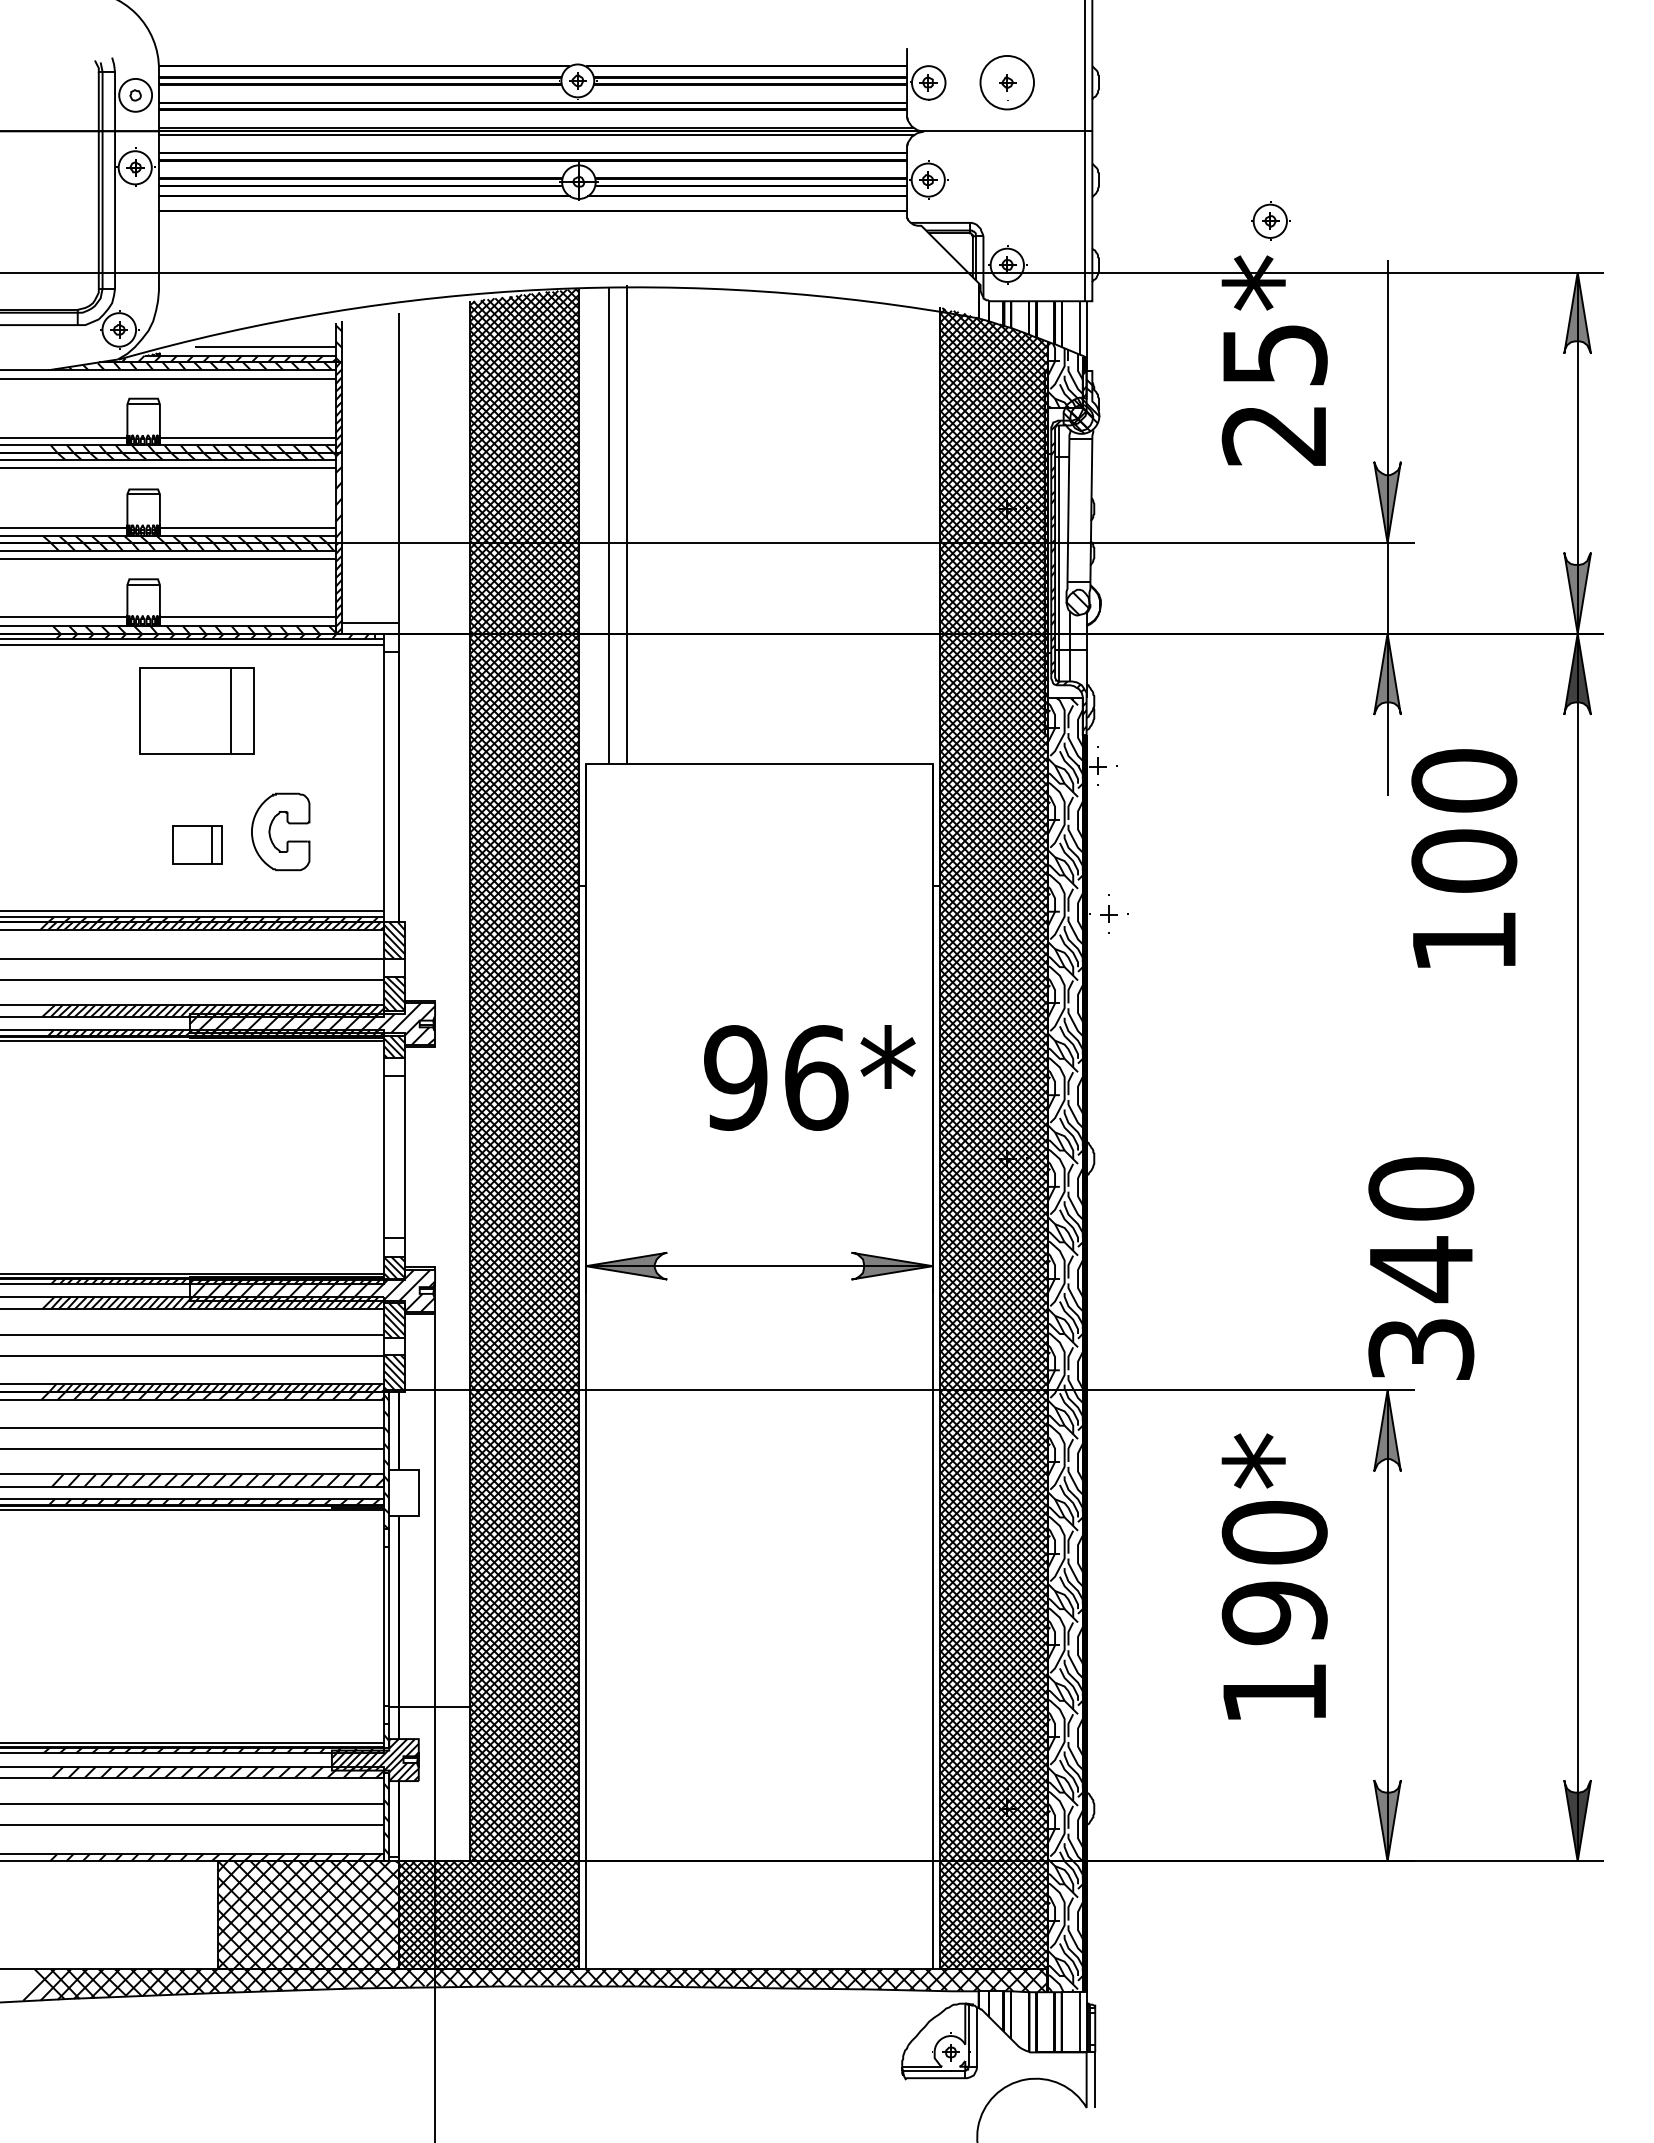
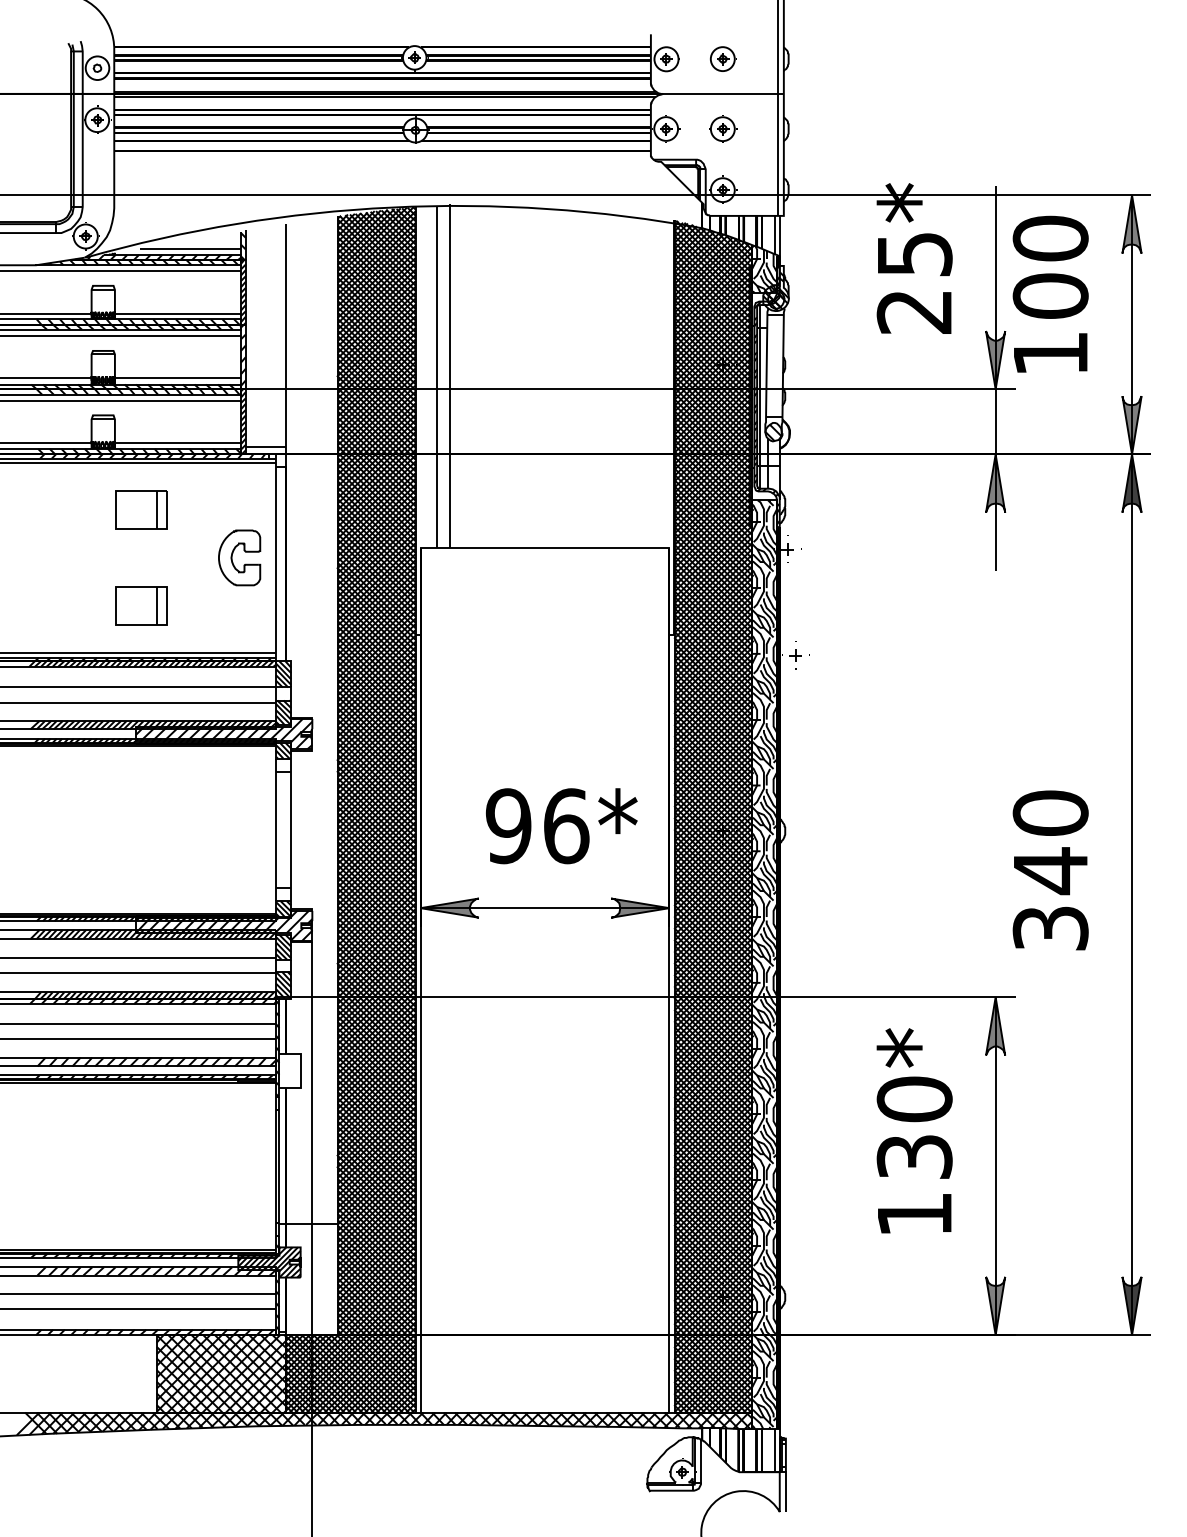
circle: (1006, 82) -> (722, 58), size x0.62
part: (1270, 220) -> (722, 128), moved
part: (197, 710) -> (141, 509), size x0.62
part: (270, 831) -> (232, 557), moved
part: (197, 844) -> (141, 605), size x1.43
text: (1464, 858) -> (1050, 294), moved
text: (809, 1077) -> (561, 825), moved
text: (1421, 1268) -> (1050, 870), moved
text: (1274, 1613) -> (914, 1157), 190* -> 130*

